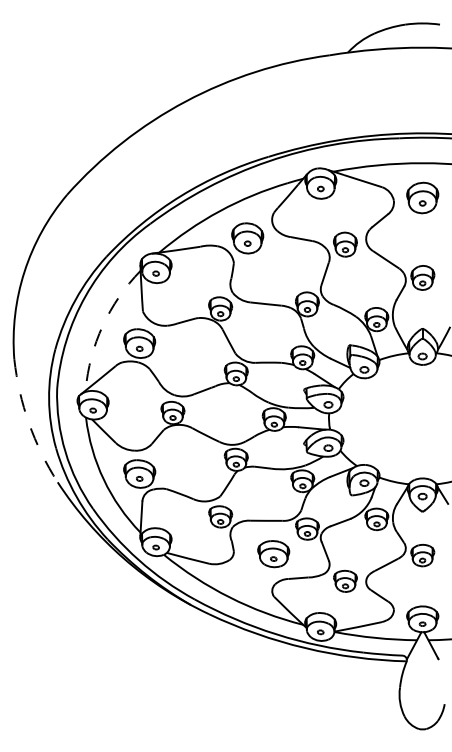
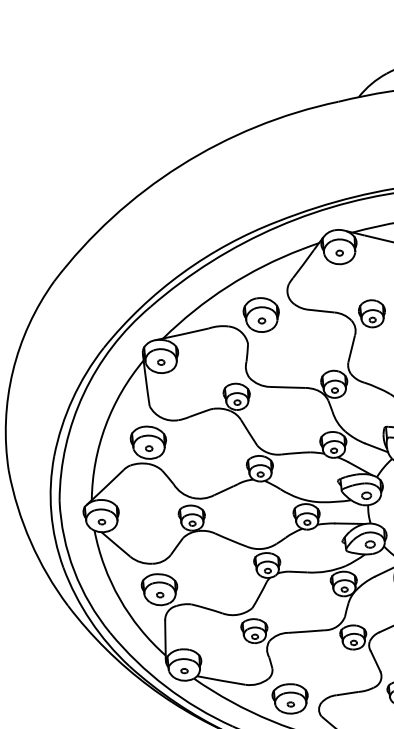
arc: (102, 325) -> (105, 425), dashed -> solid
arc: (28, 423) -> (30, 542), dashed -> solid
part: (273, 554) -> (290, 699), moved

